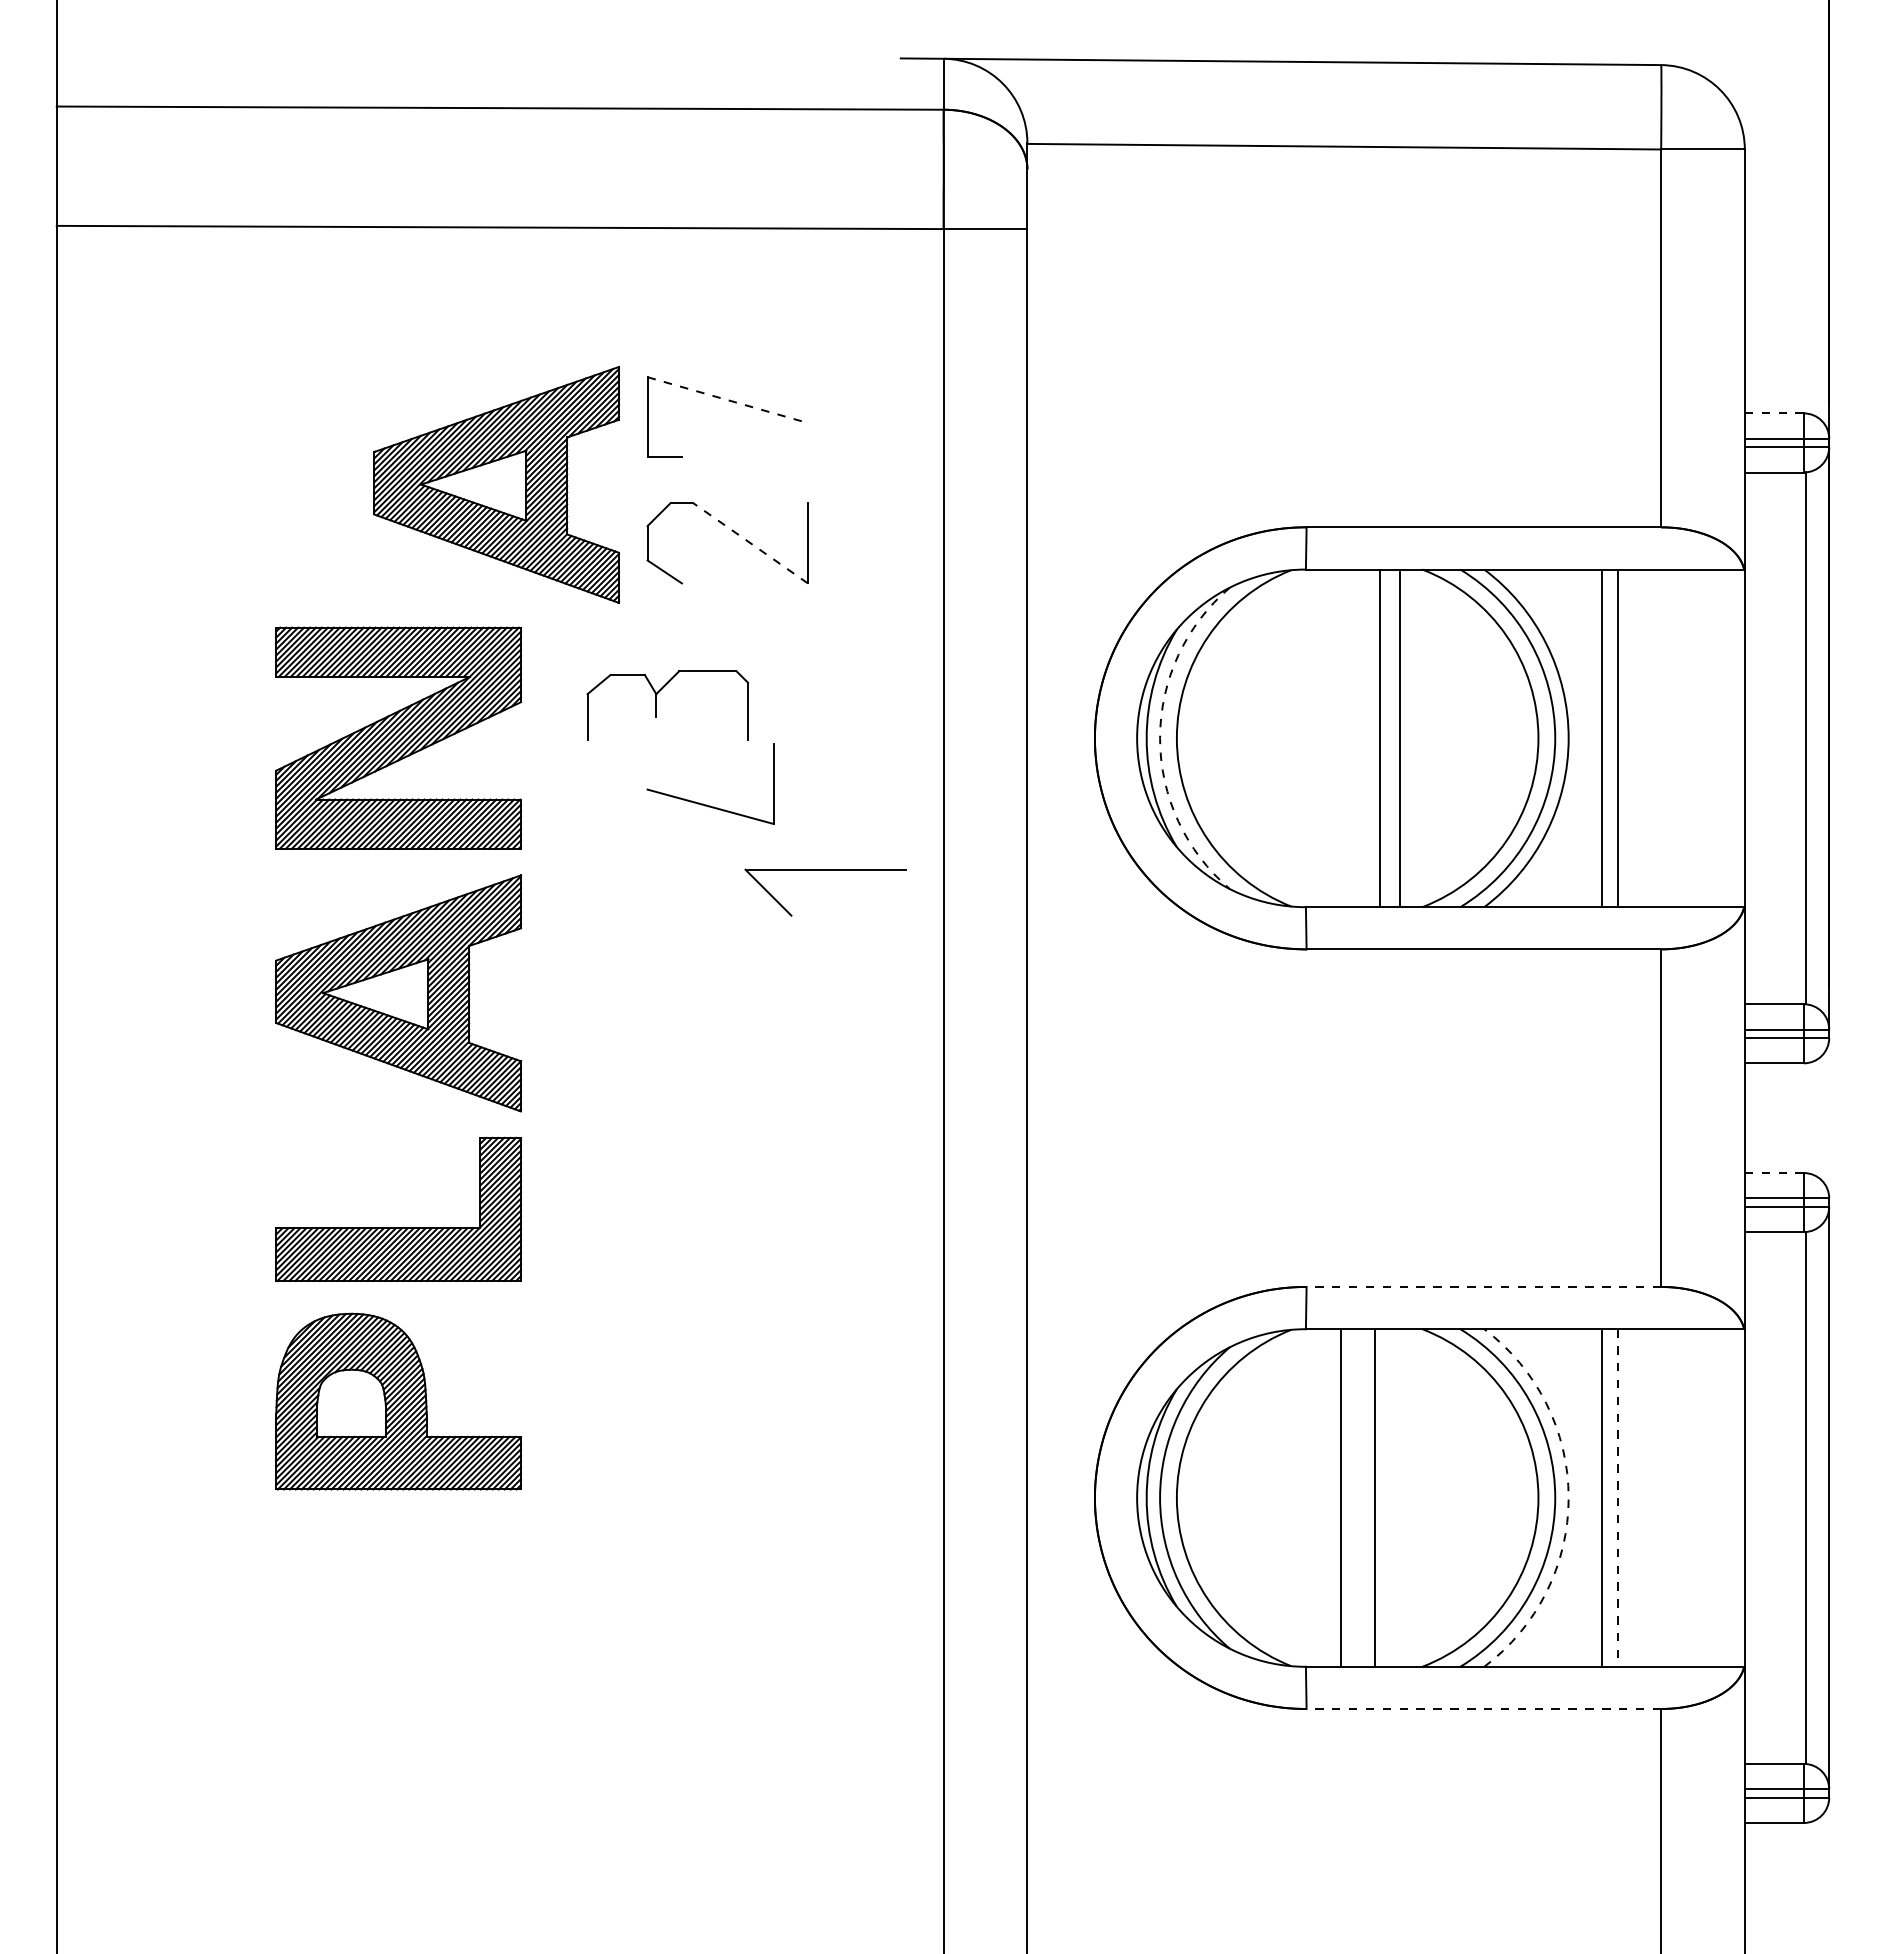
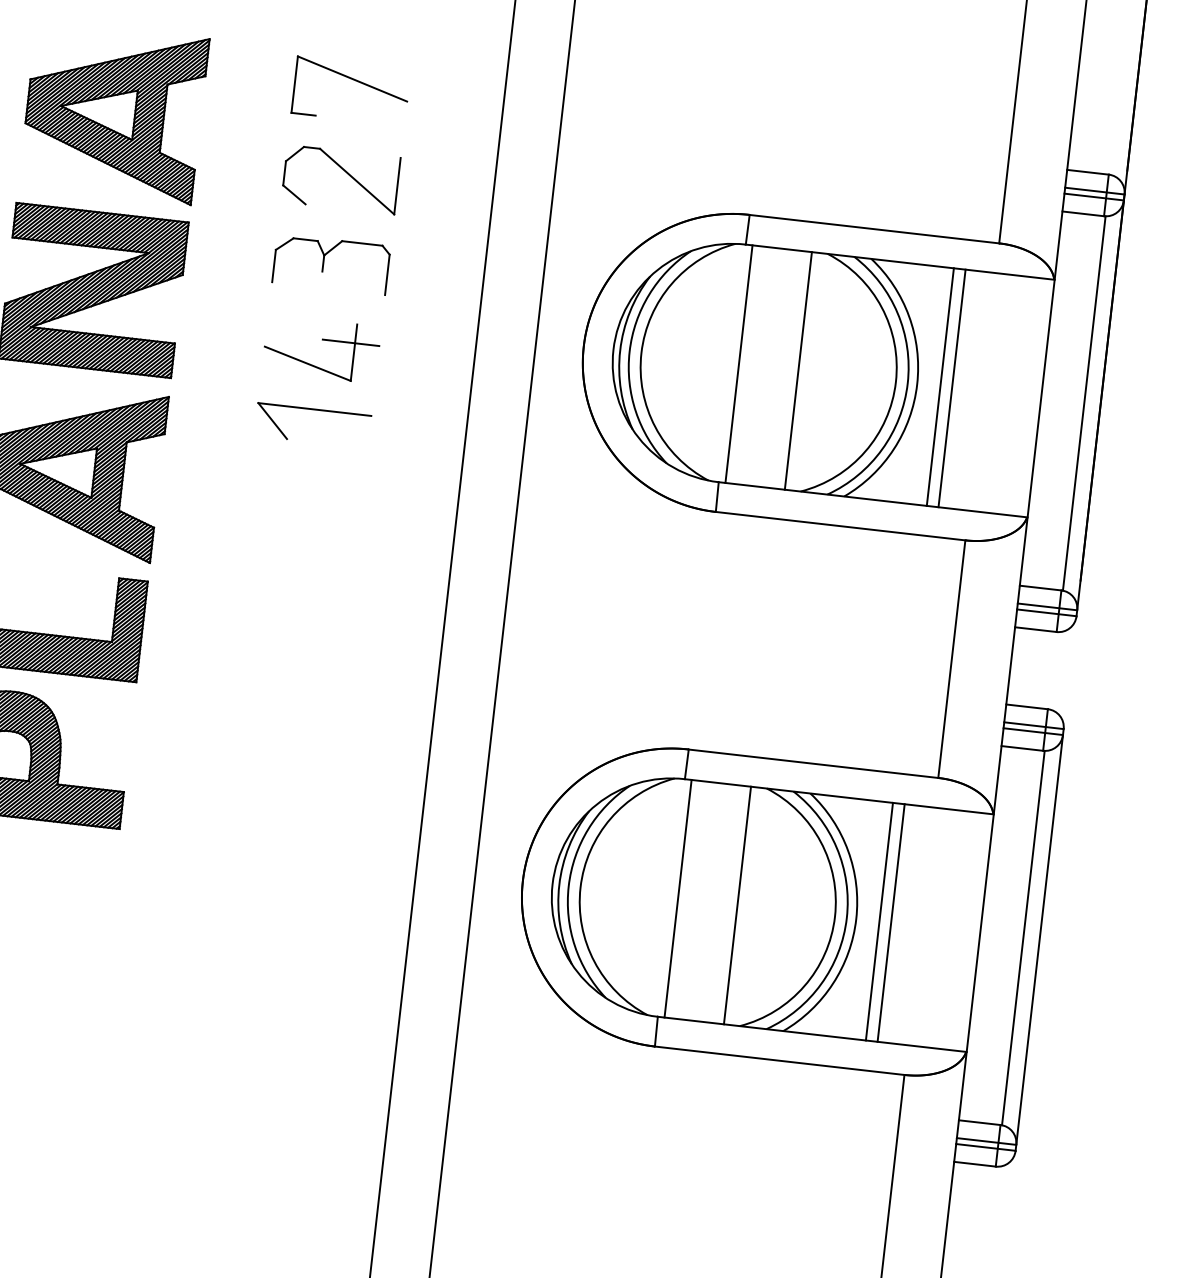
line: (728, 400) -> (353, 79), dashed -> solid
line: (1774, 413) -> (1088, 172), dashed -> solid
part: (496, 484) -> (114, 111), moved
line: (750, 543) -> (357, 181), dashed -> solid
part: (656, 705) -> (323, 263), moved
arc: (1160, 738) -> (629, 351), dashed -> solid
line: (1380, 738) -> (739, 364), moved
line: (767, 770) -> (350, 342), added
part: (825, 870) -> (314, 410), moved
line: (1774, 1173) -> (1027, 707), dashed -> solid
line: (1483, 1287) -> (813, 764), dashed -> solid
line: (1340, 1497) -> (737, 905), moved
line: (1375, 1497) -> (678, 898), moved
arc: (1568, 1498) -> (856, 919), dashed -> solid
line: (1618, 1498) -> (891, 923), dashed -> solid
line: (1483, 1709) -> (779, 1061), dashed -> solid

